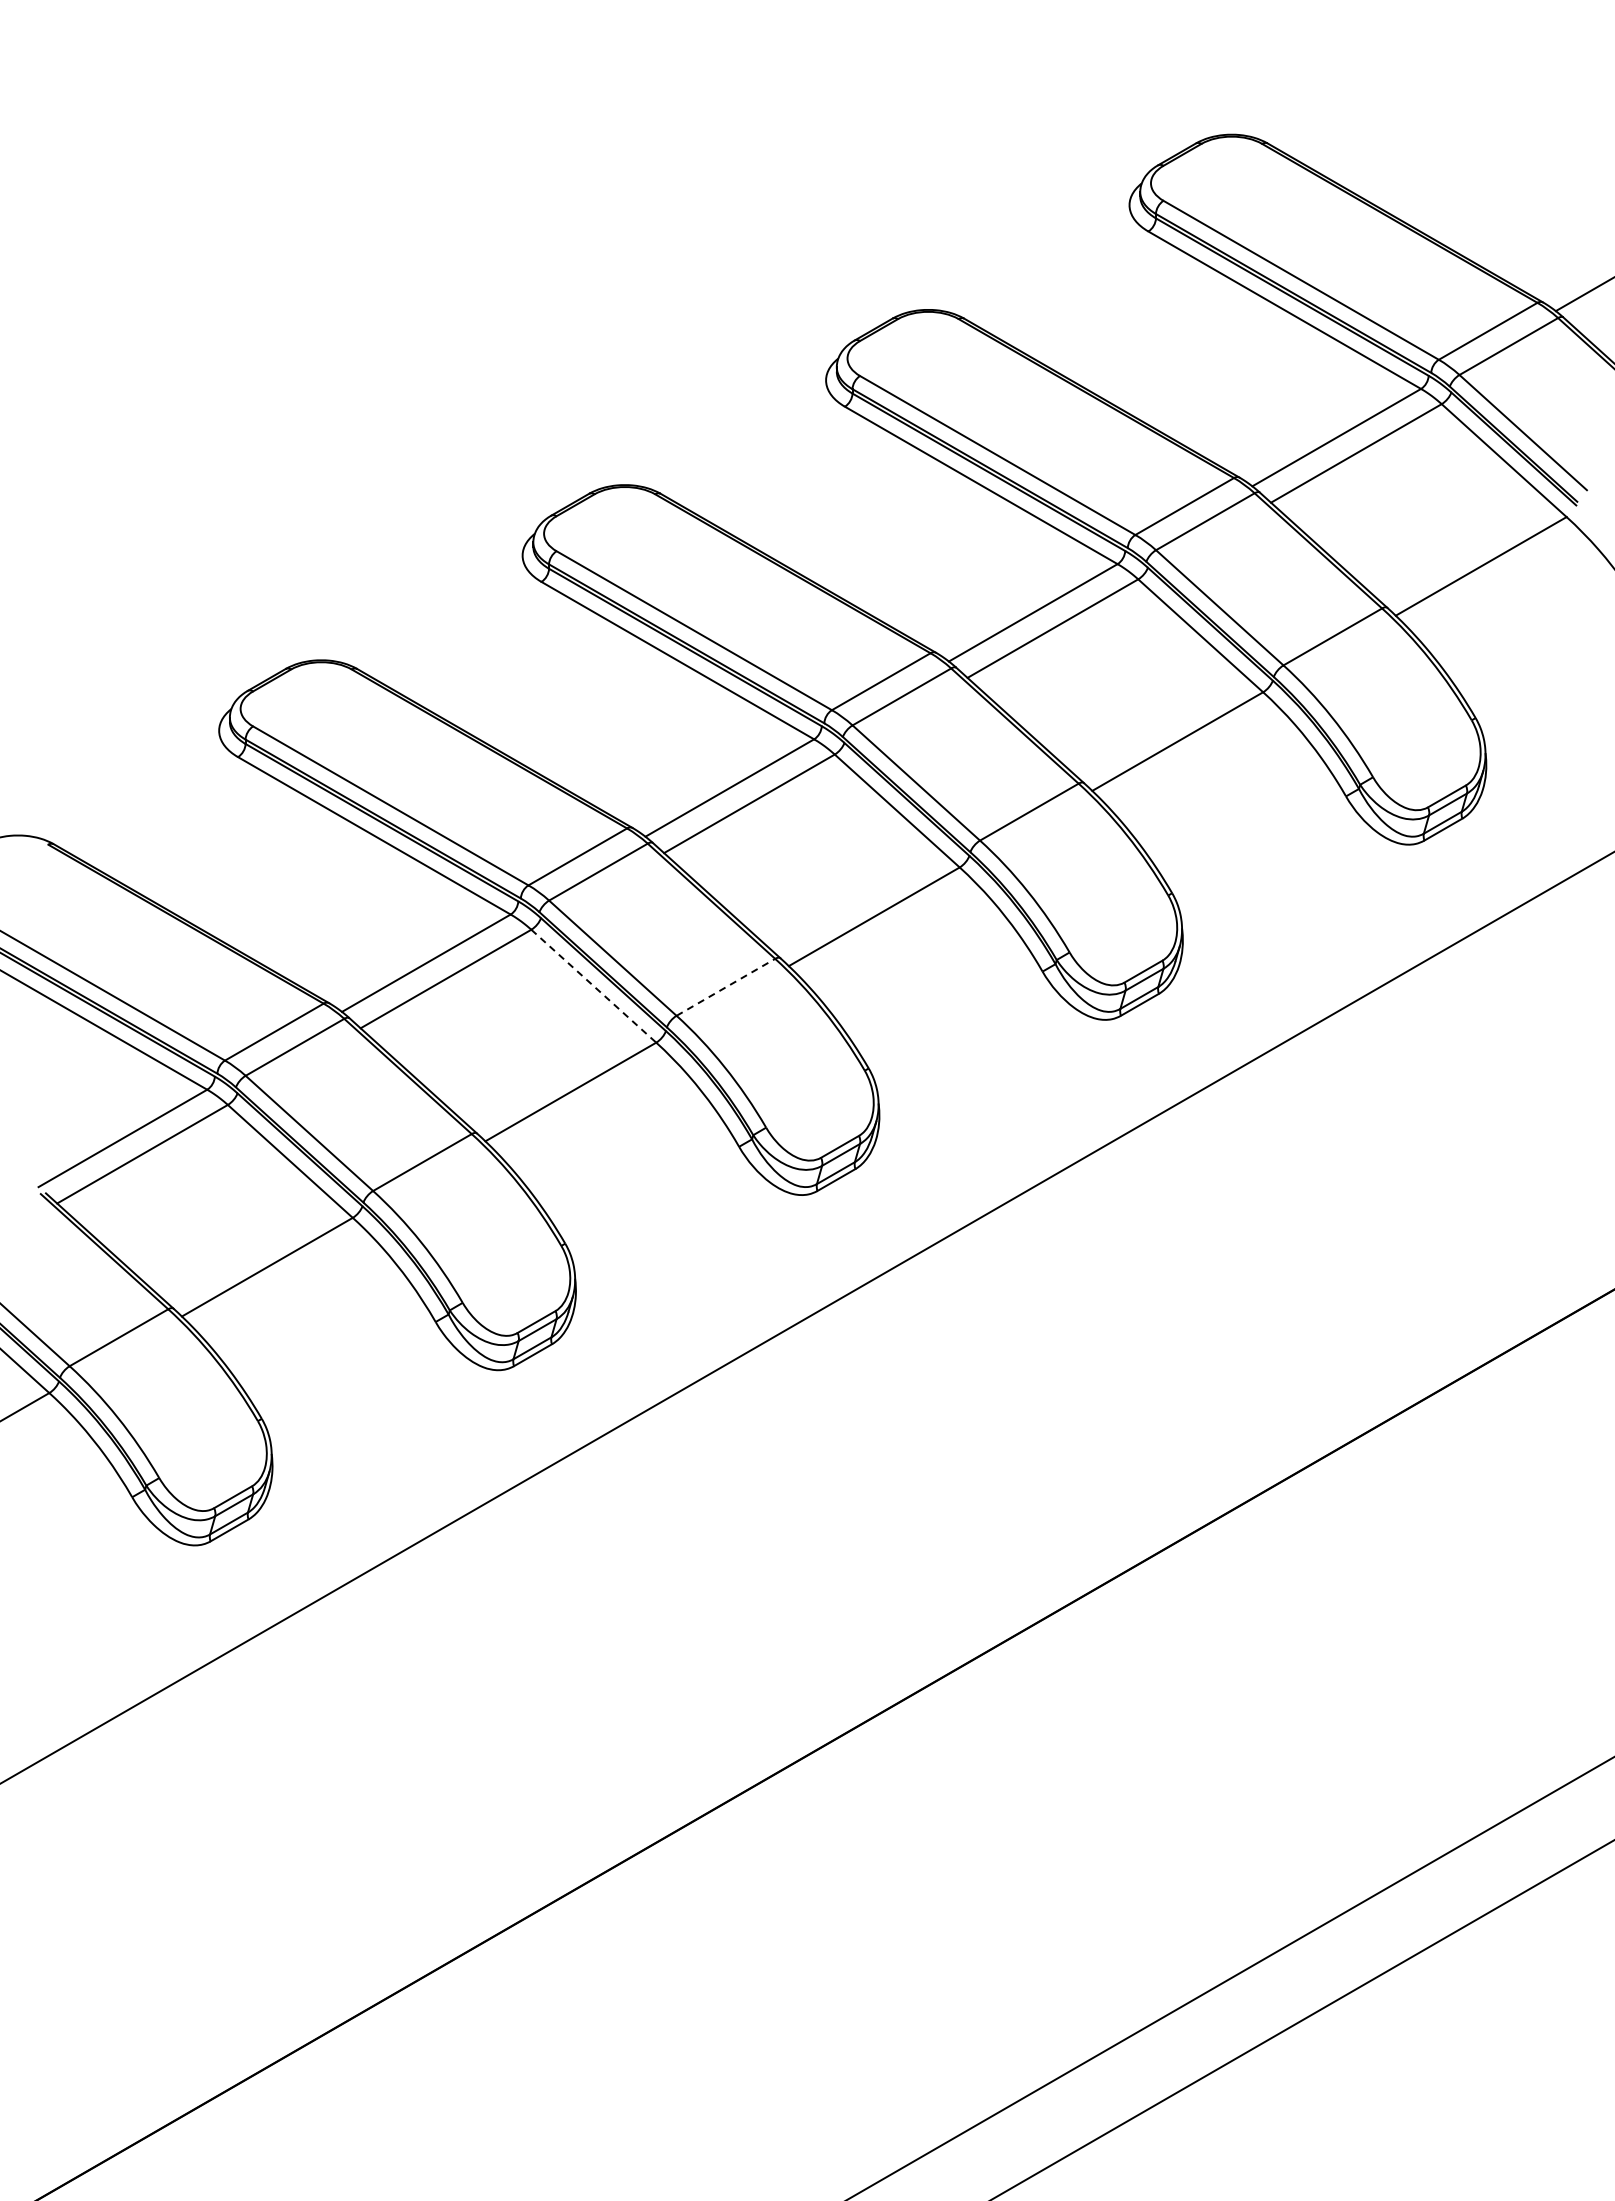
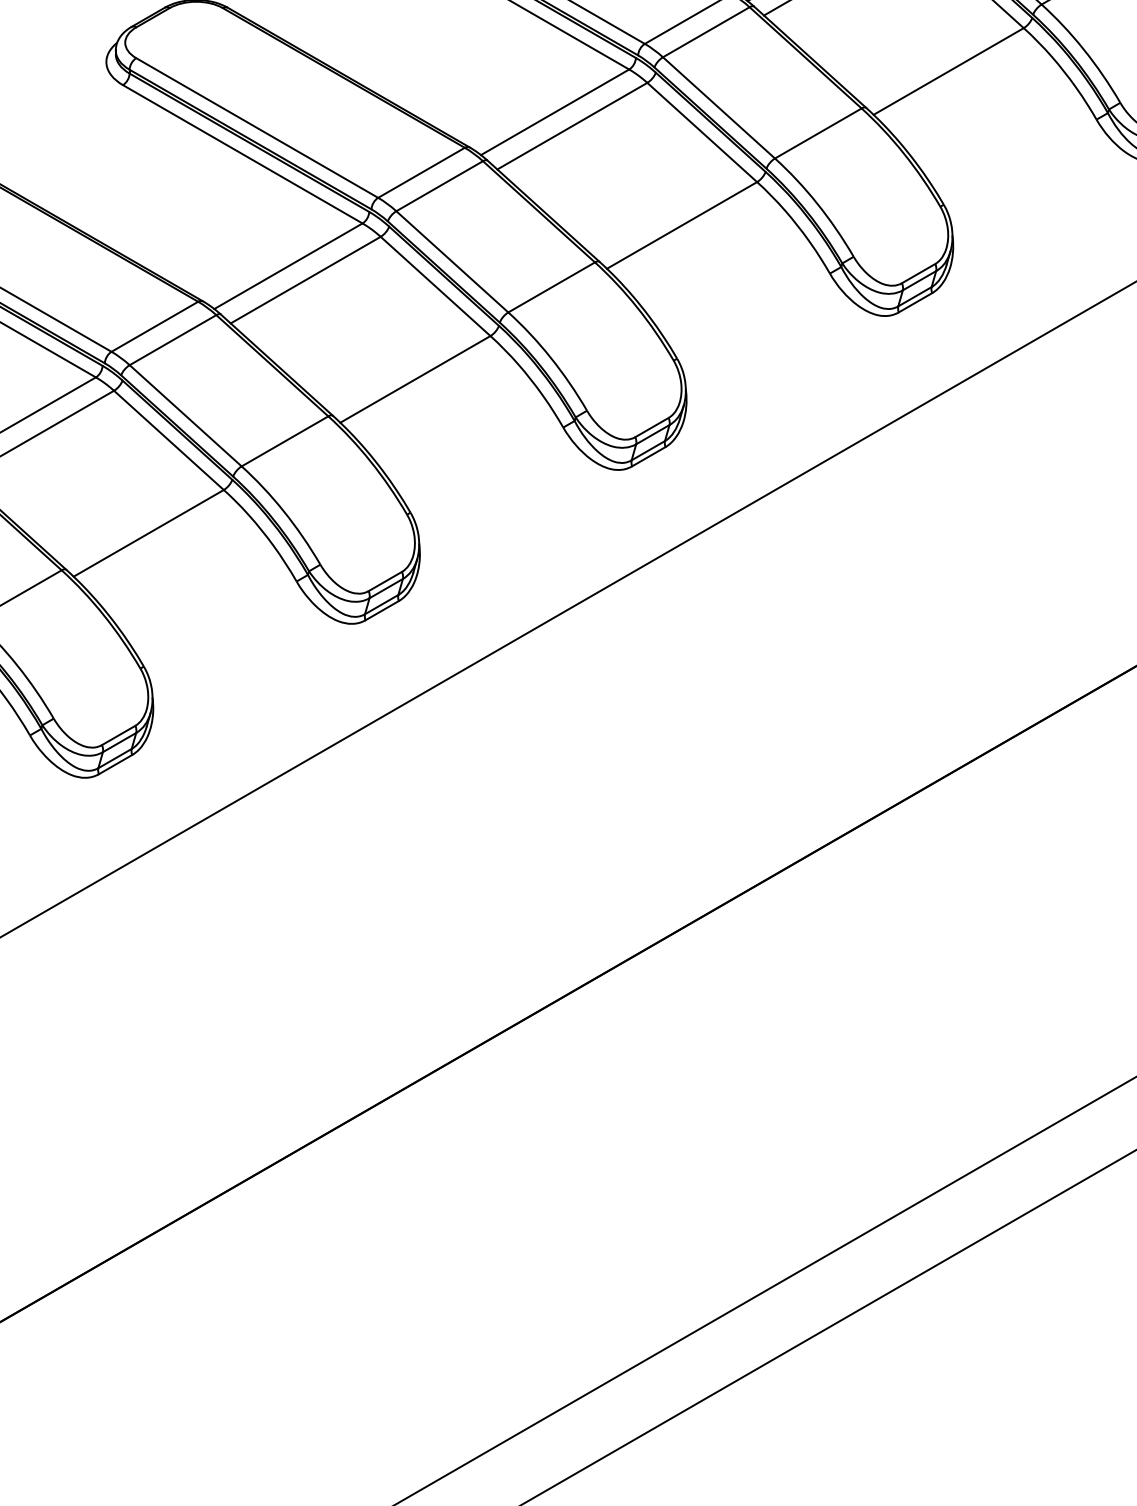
line: (594, 986) -> (436, 286), dashed -> solid
line: (725, 987) -> (551, 287), dashed -> solid

